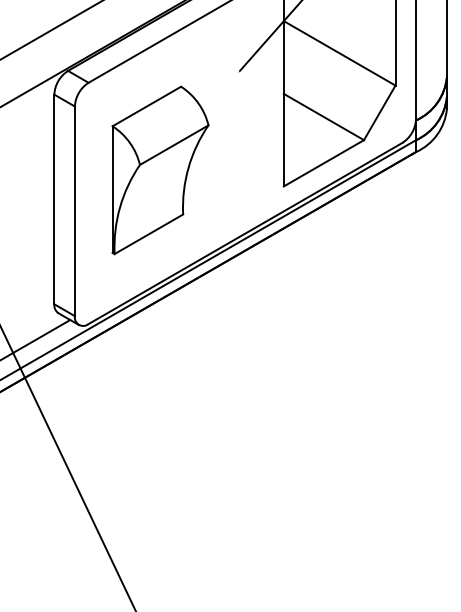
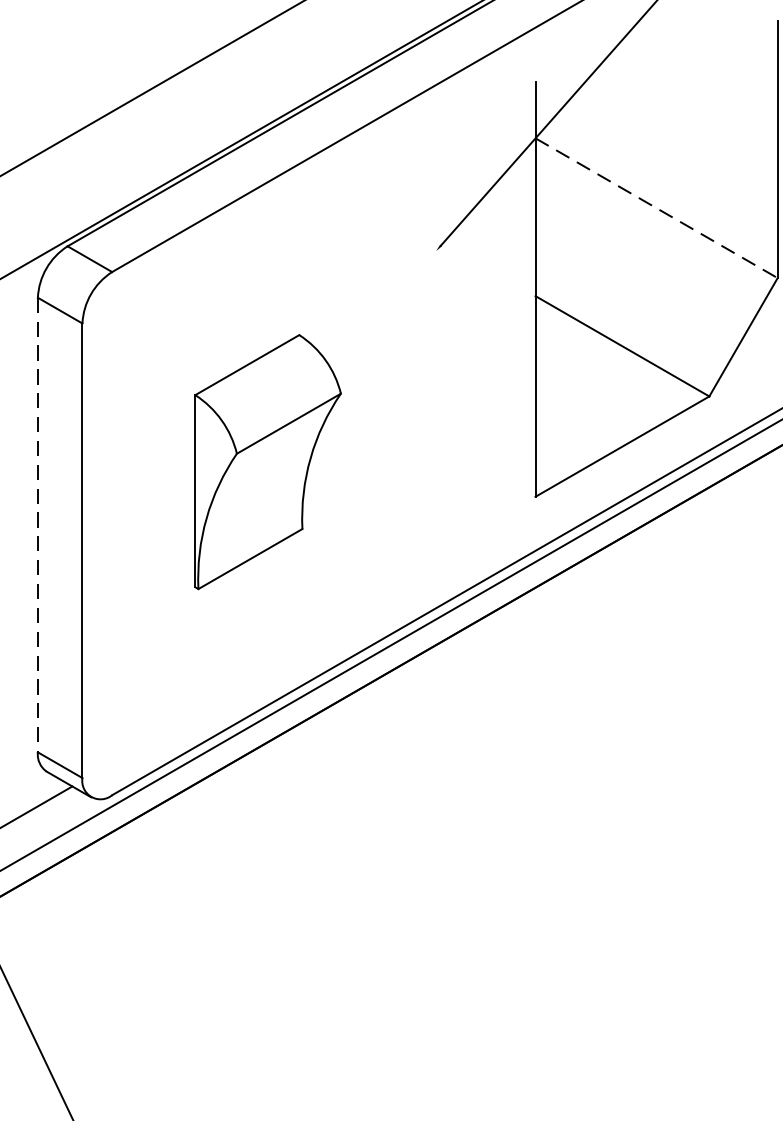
line: (340, 53) -> (658, 208), solid -> dashed
part: (160, 170) -> (268, 462), size x0.7
line: (54, 199) -> (38, 525), solid -> dashed

